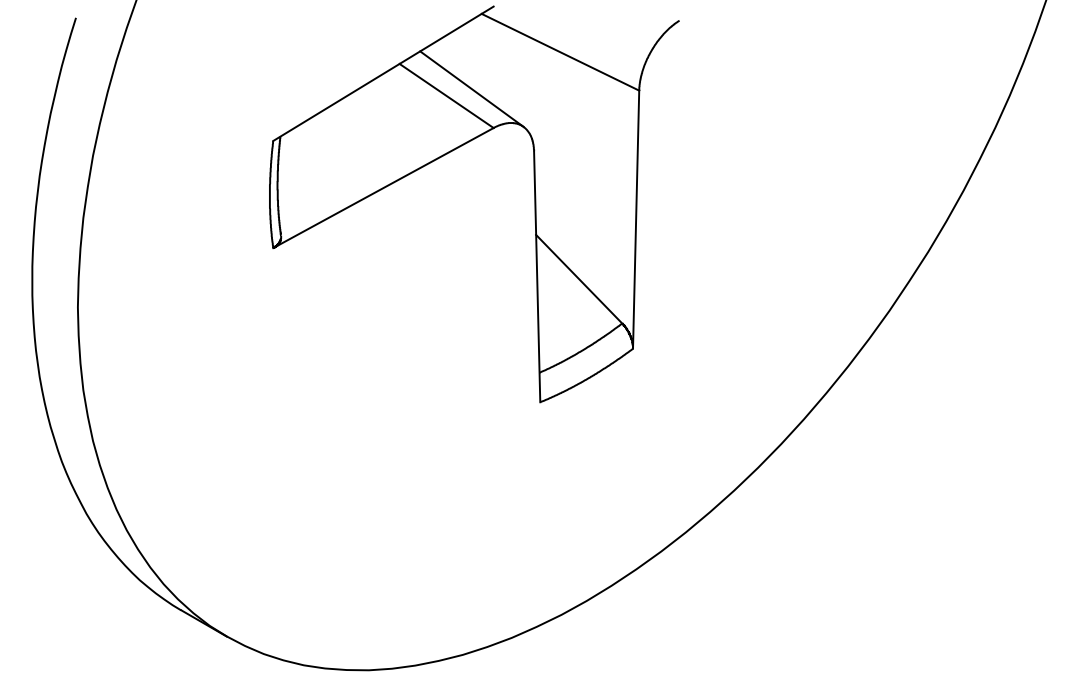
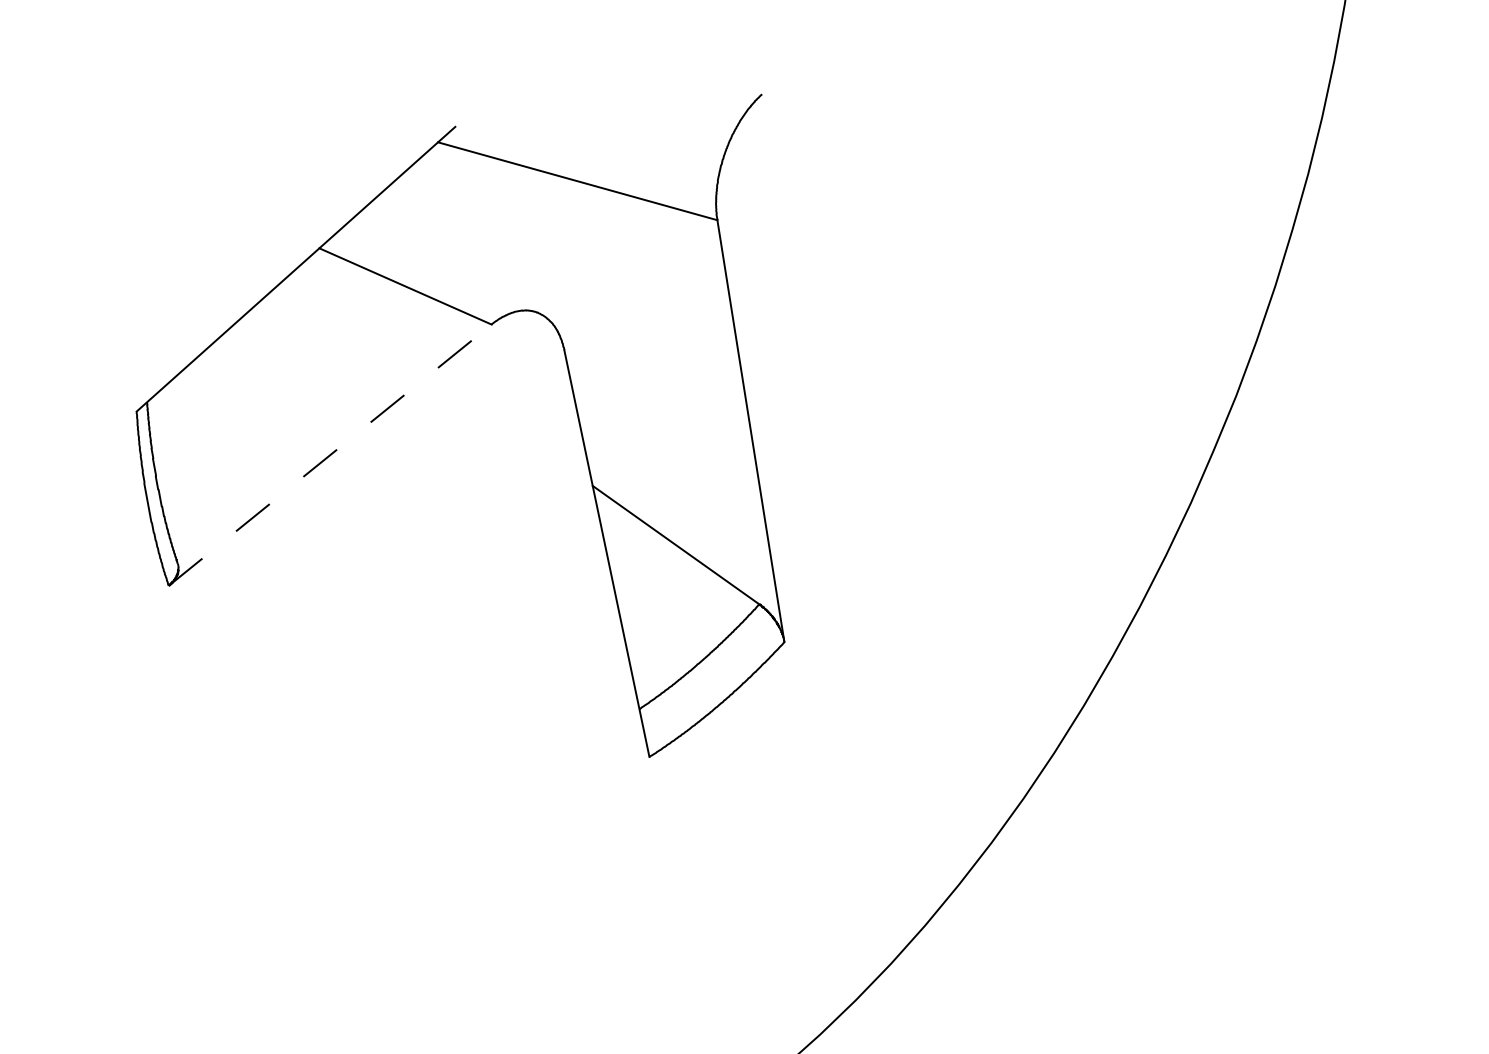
line: (471, 88) -> (443, 266), removed
line: (383, 187) -> (330, 454), solid -> dashed

